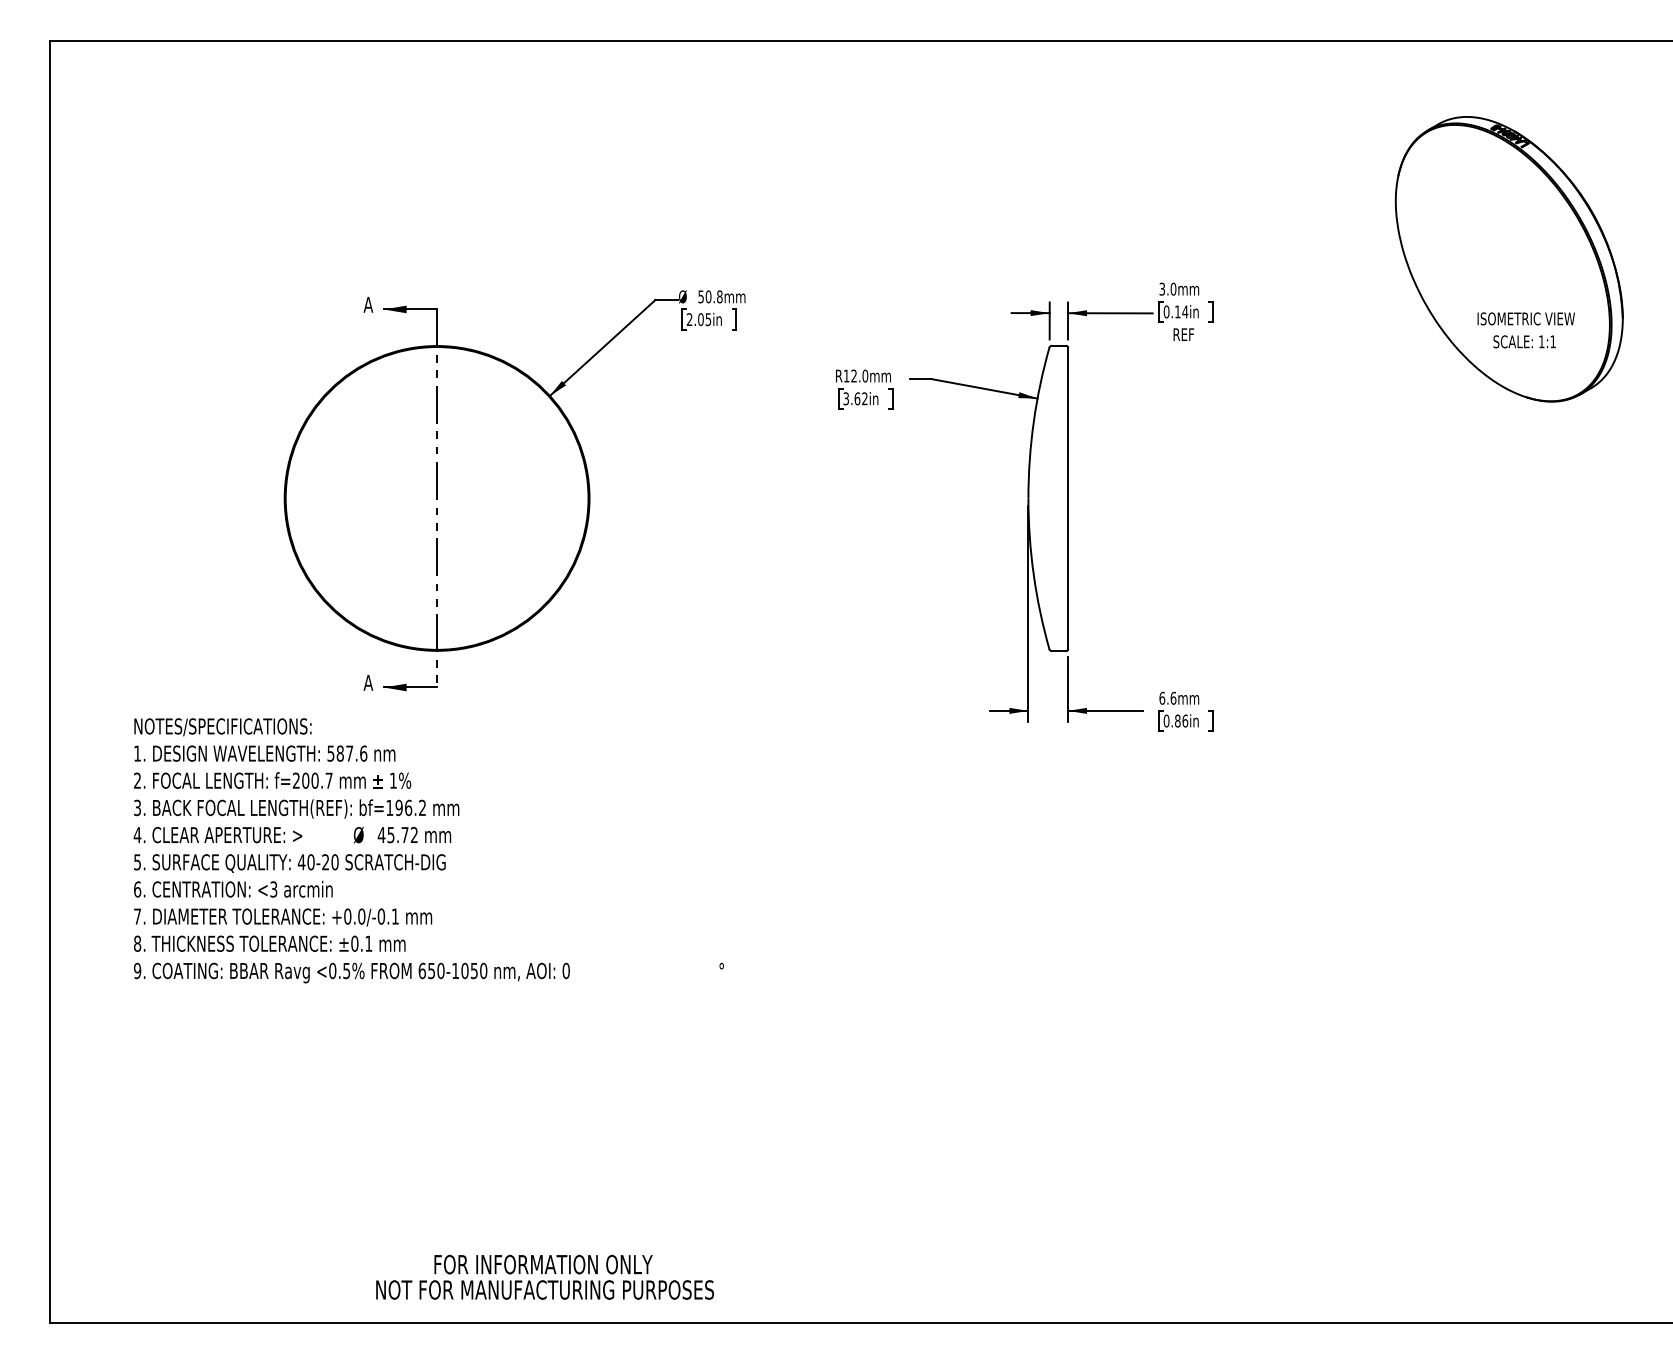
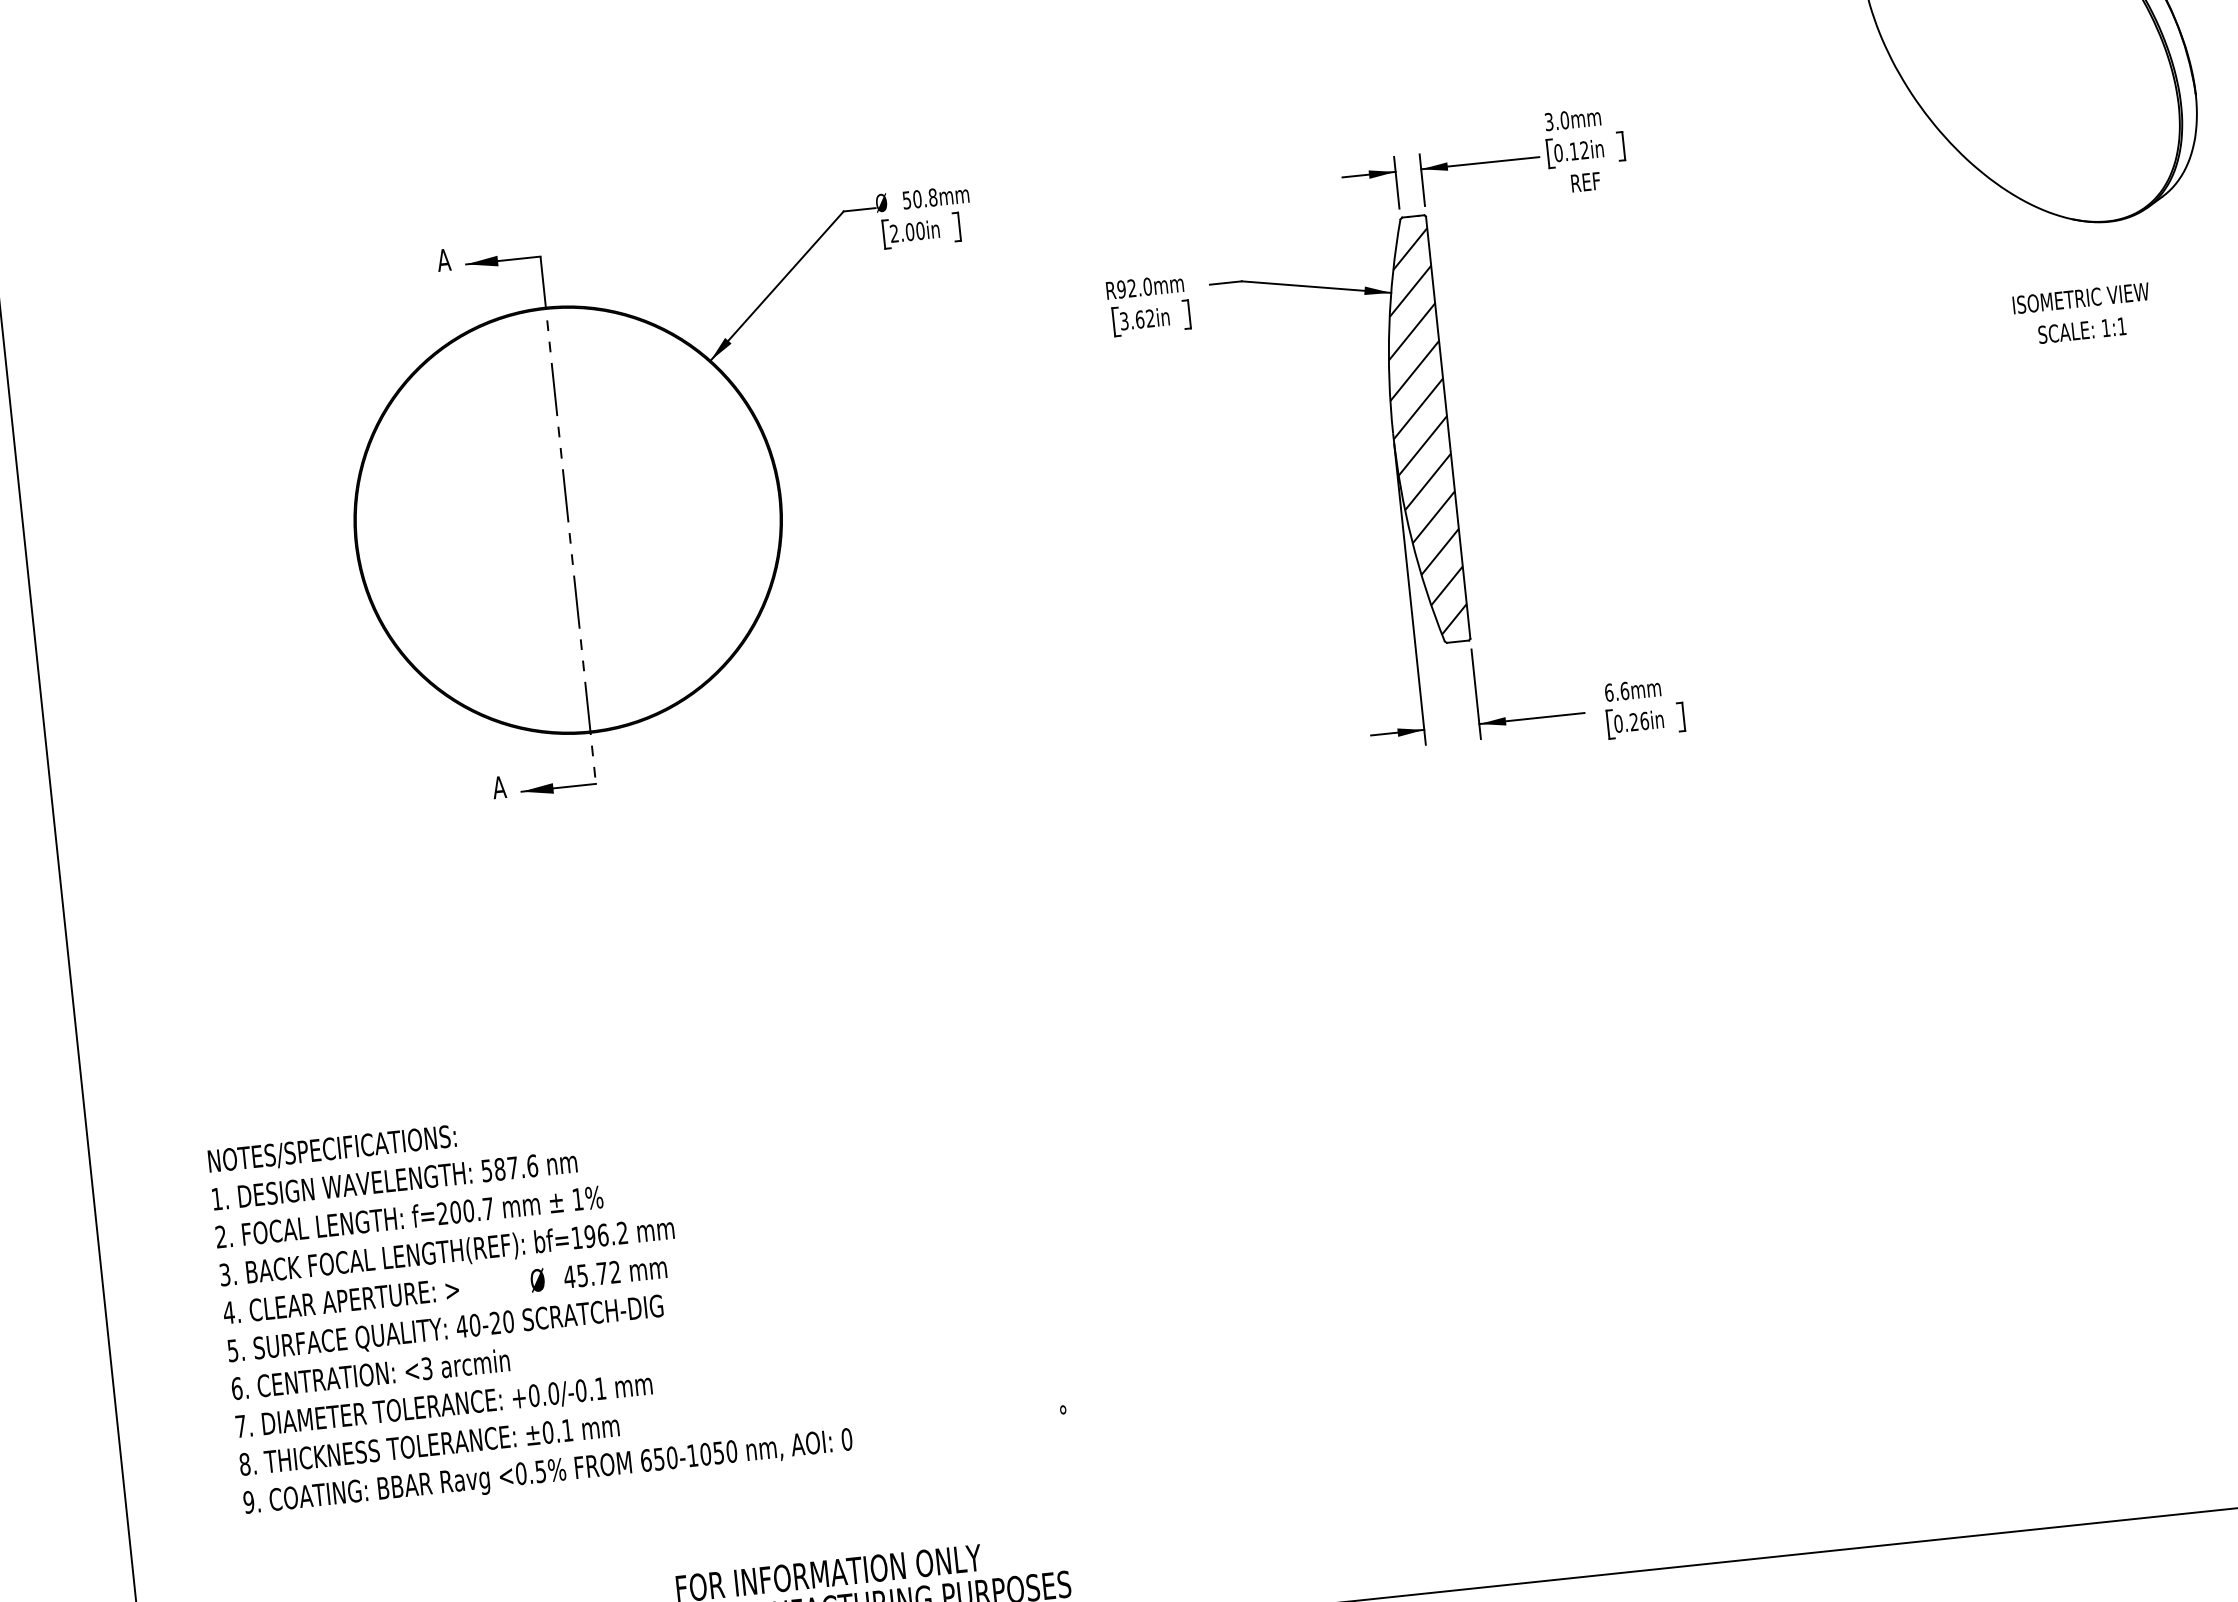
text: (1185, 311) -> (1584, 149), 0.14in -> 0.12in
text: (708, 319) -> (920, 230), 2.05in -> 2.00in
text: (1525, 330) -> (2081, 314), moved
text: (846, 375) -> (1121, 288), R12.0mm -> R92.0mm
hatch: (1047, 499) -> (1419, 432), added
text: (1177, 720) -> (1633, 721), 0.86in -> 0.26in
text: (428, 850) -> (637, 1291), moved

